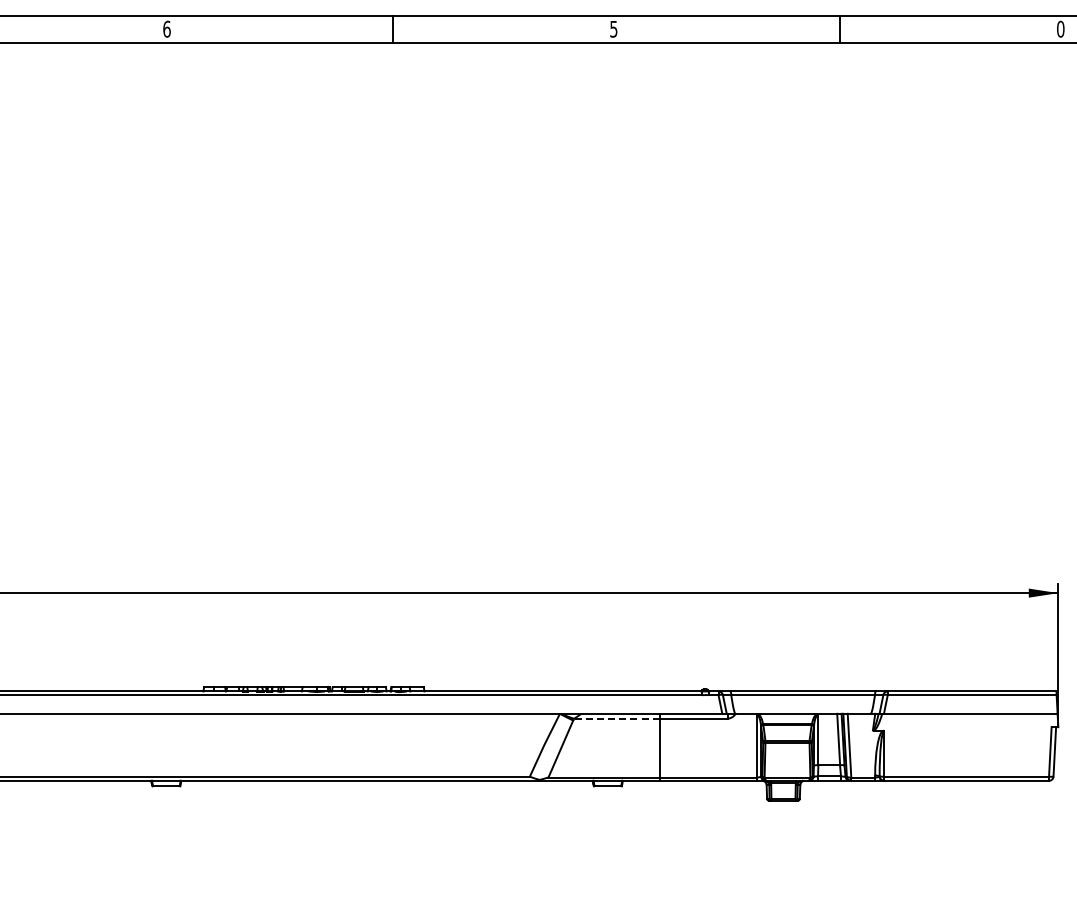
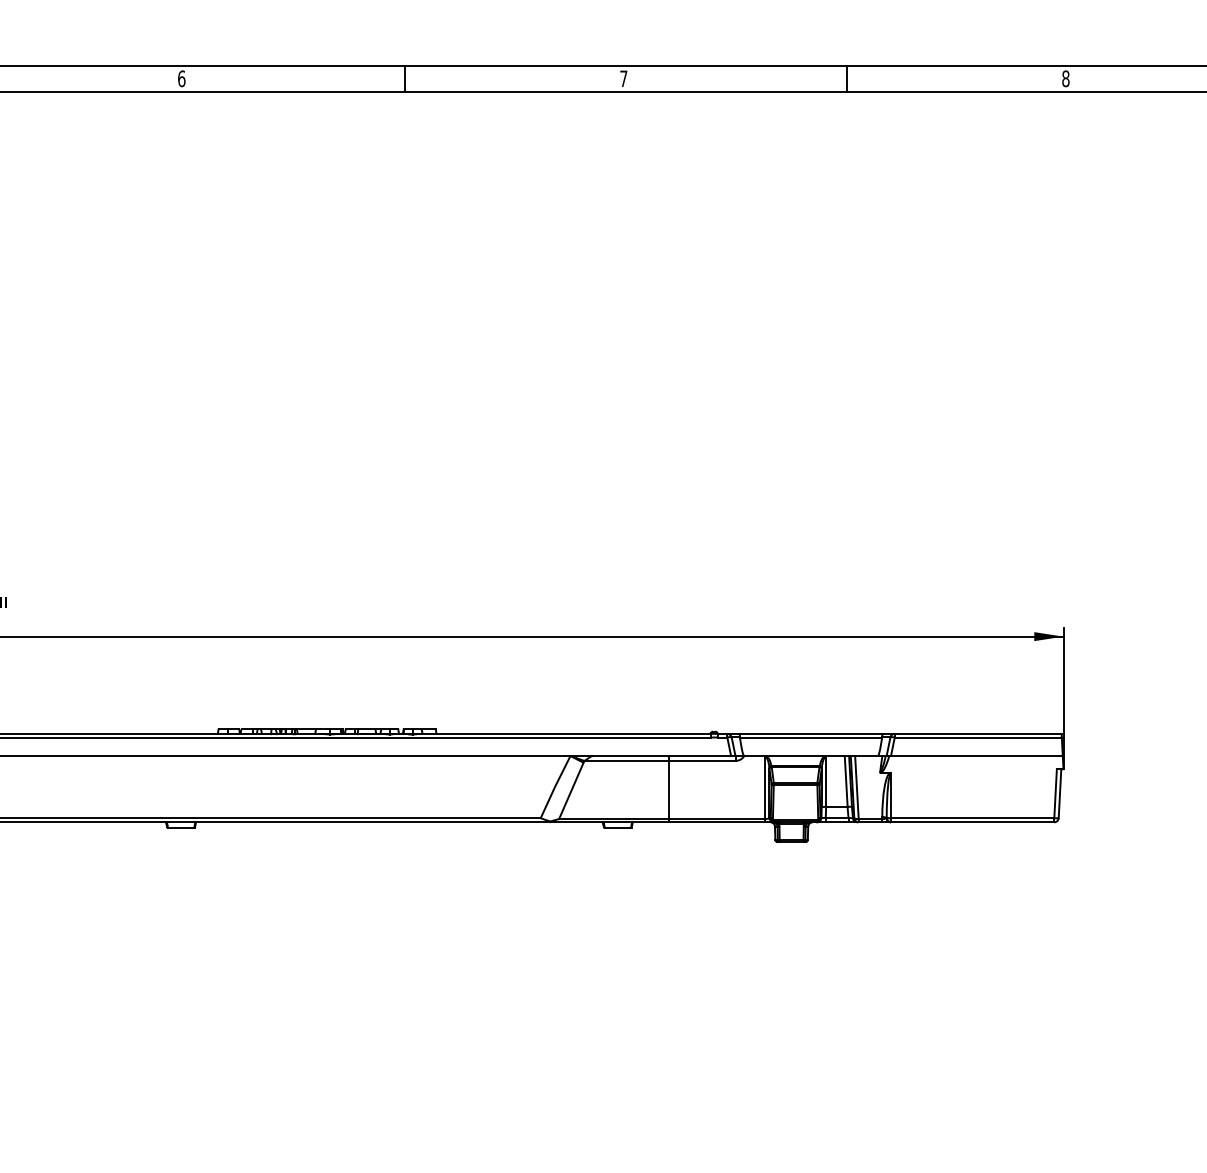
text: (613, 28) -> (623, 78), 5 -> 7
text: (1060, 28) -> (1065, 78), 0 -> 8
line: (616, 718) -> (626, 760), dashed -> solid

